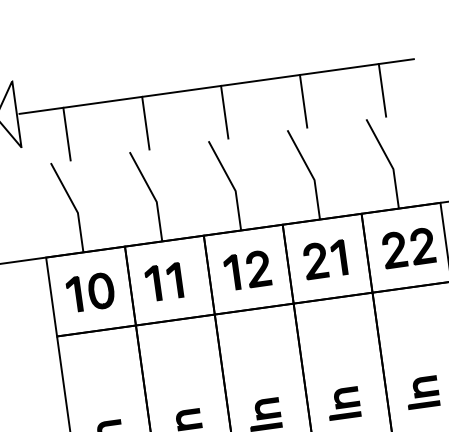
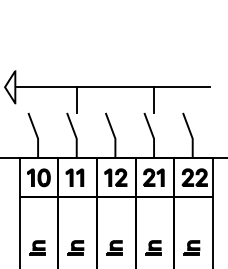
line: (381, 89) -> (192, 99), removed
line: (224, 110) -> (115, 99), removed
line: (67, 132) -> (38, 99), removed

